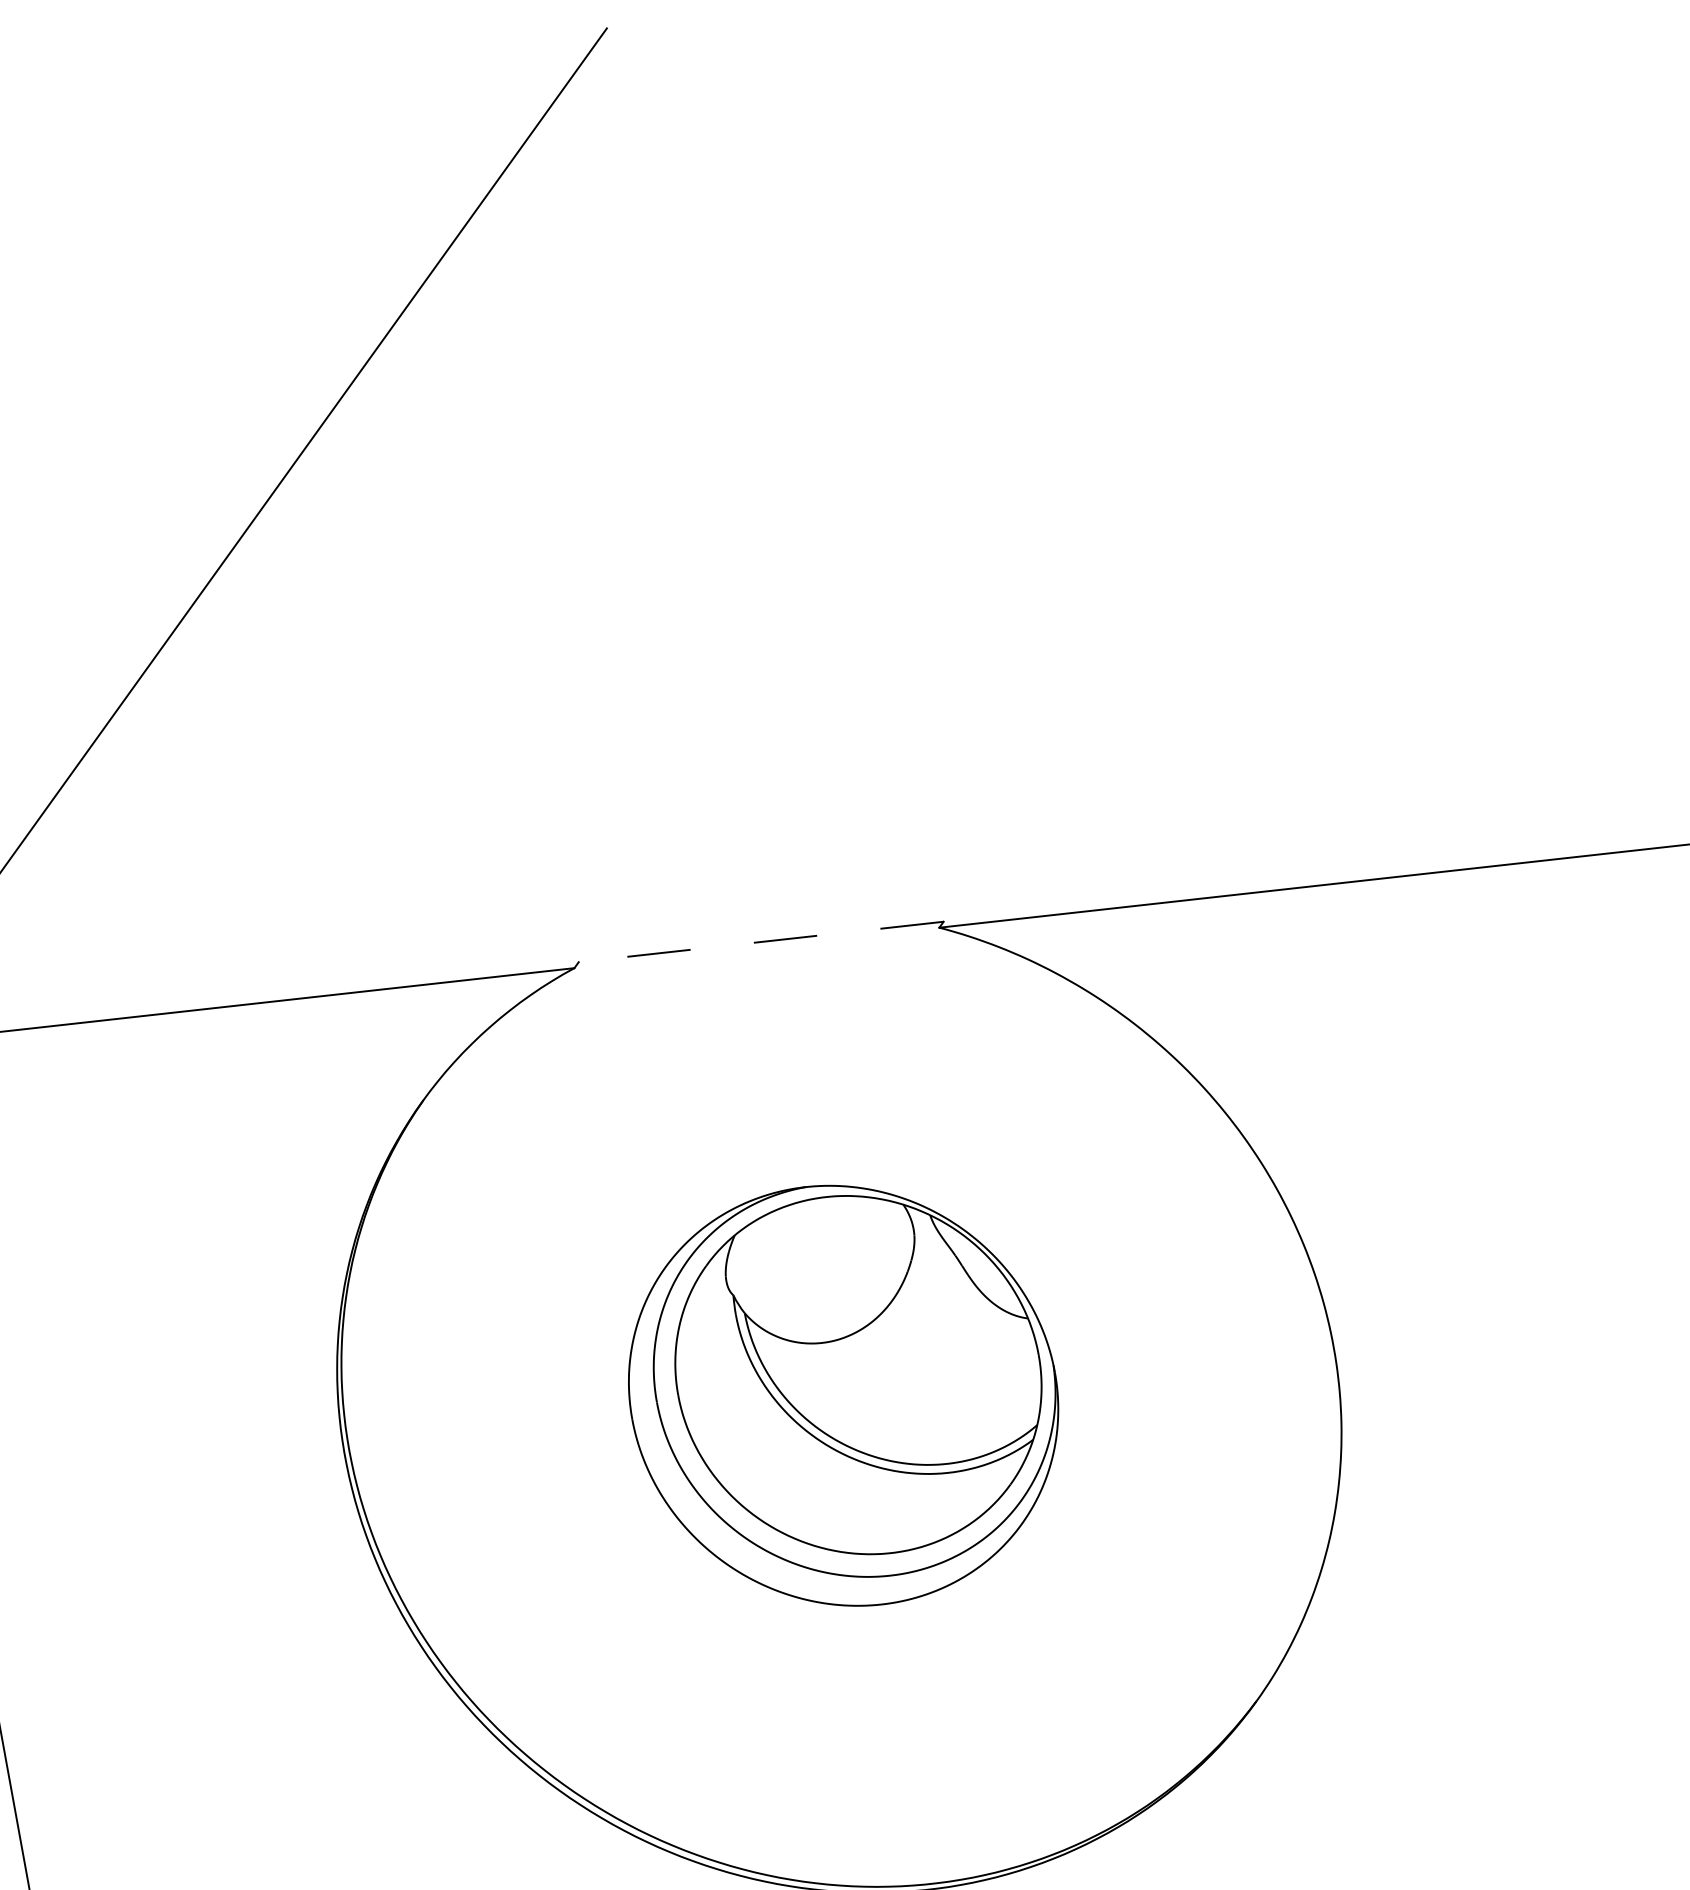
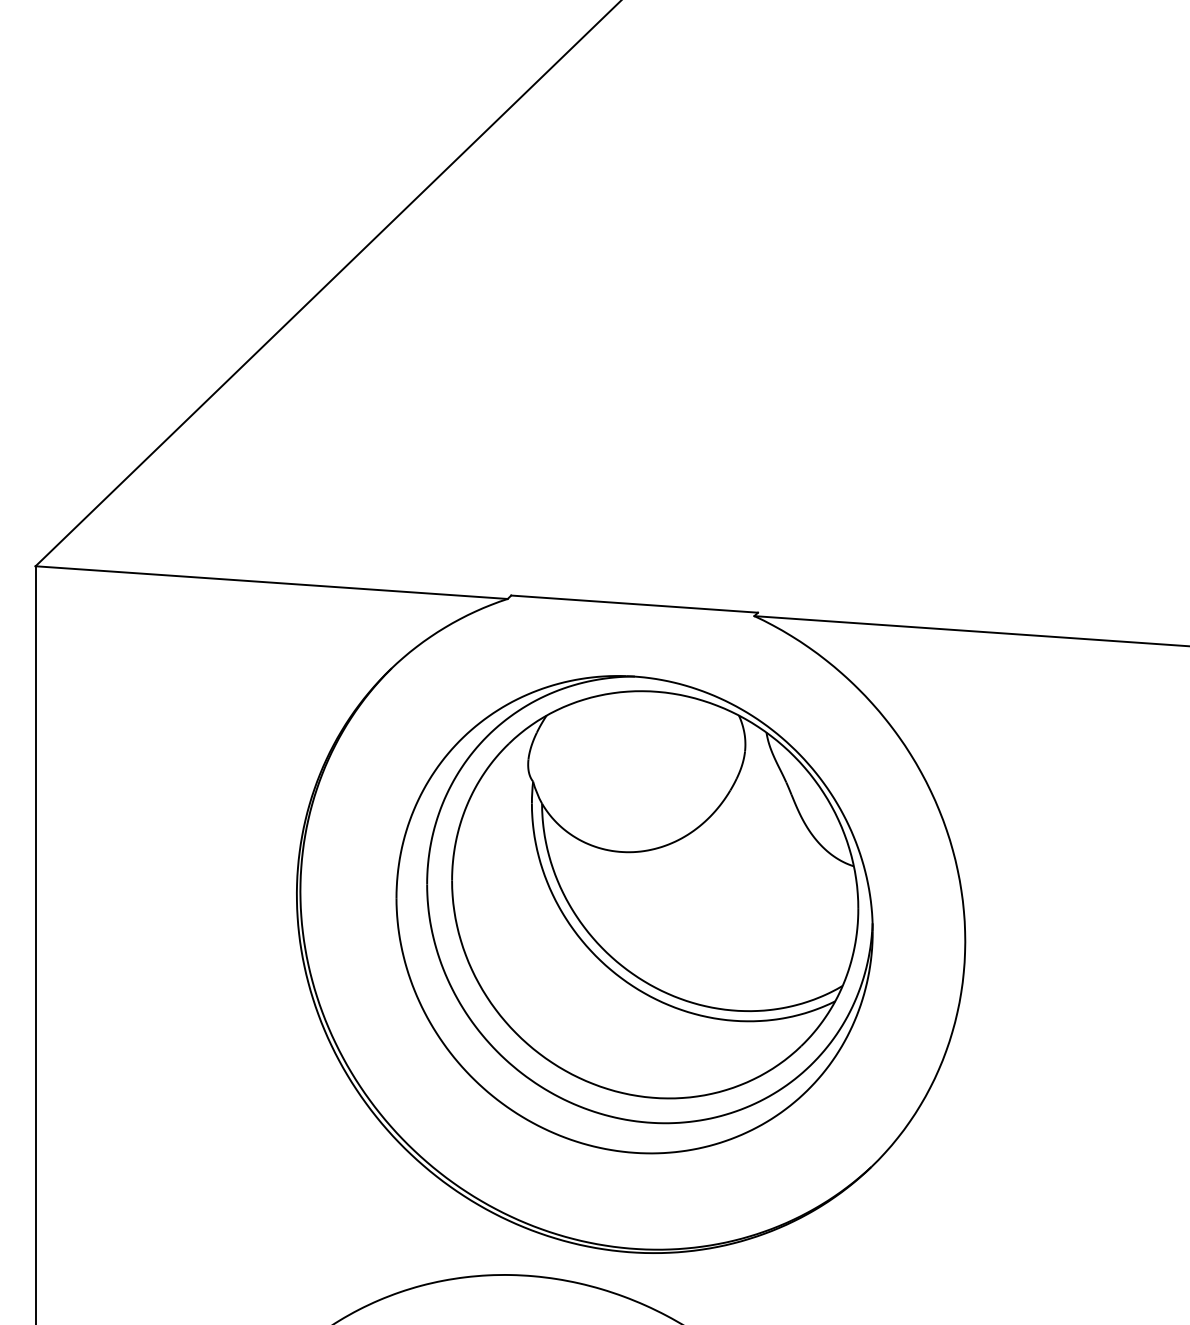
line: (761, 942) -> (634, 604), dashed -> solid
part: (843, 1395) -> (634, 914), size x1.67

